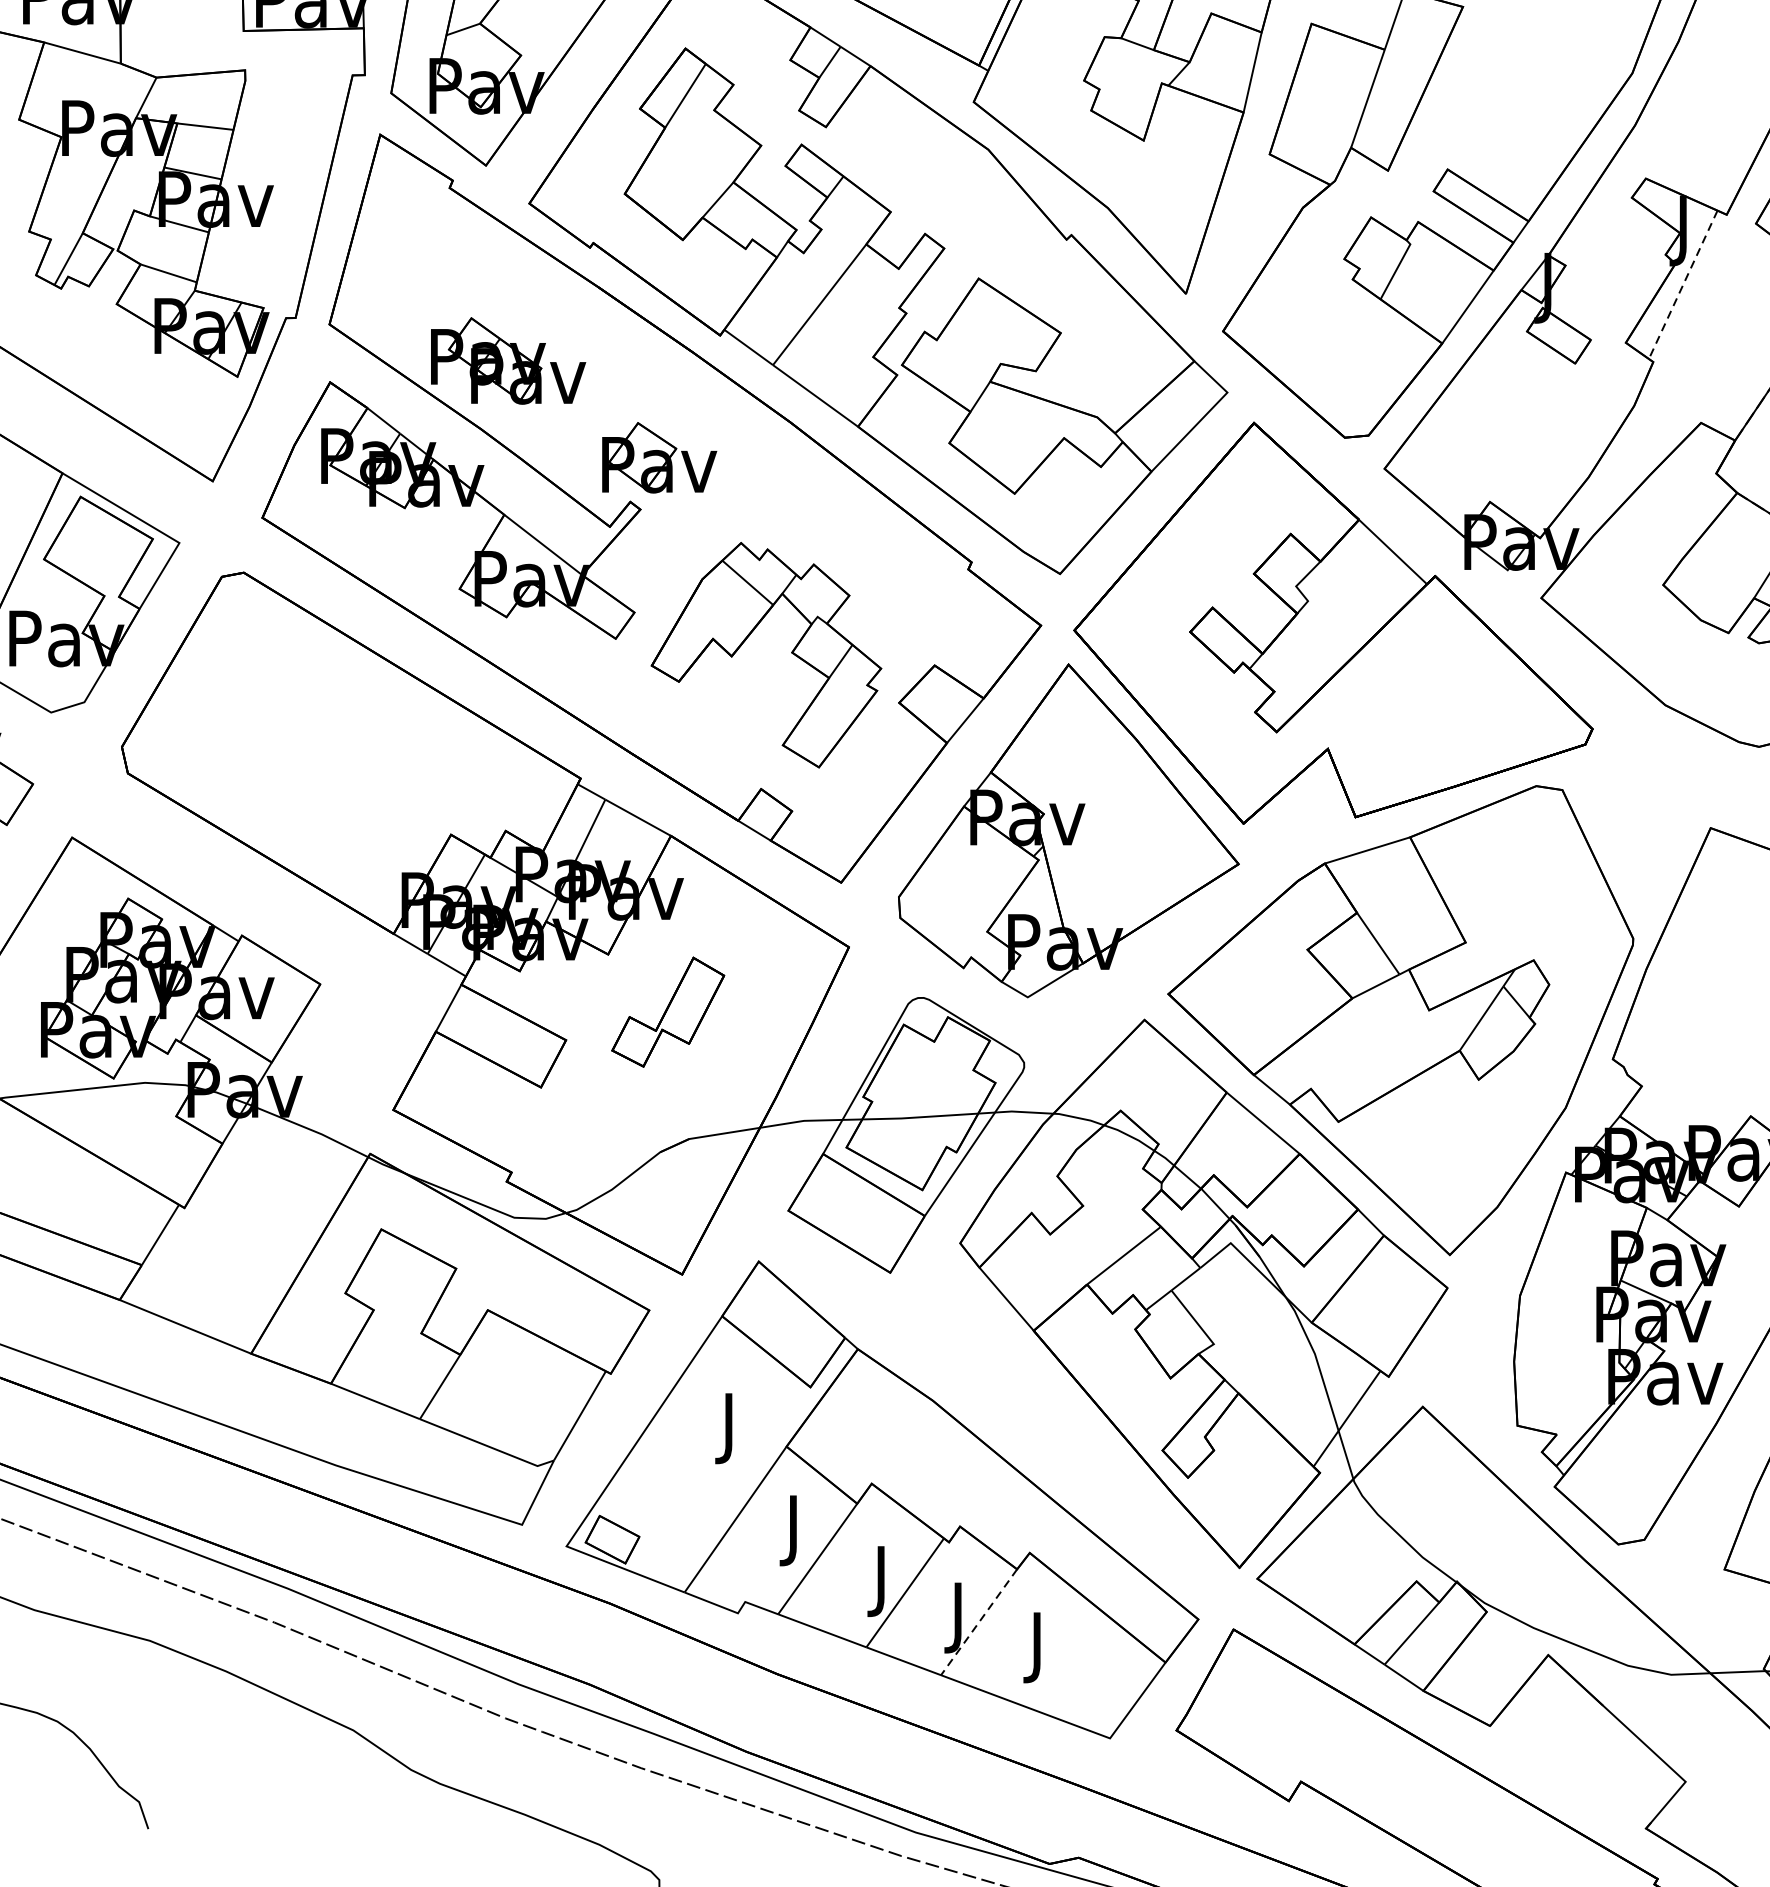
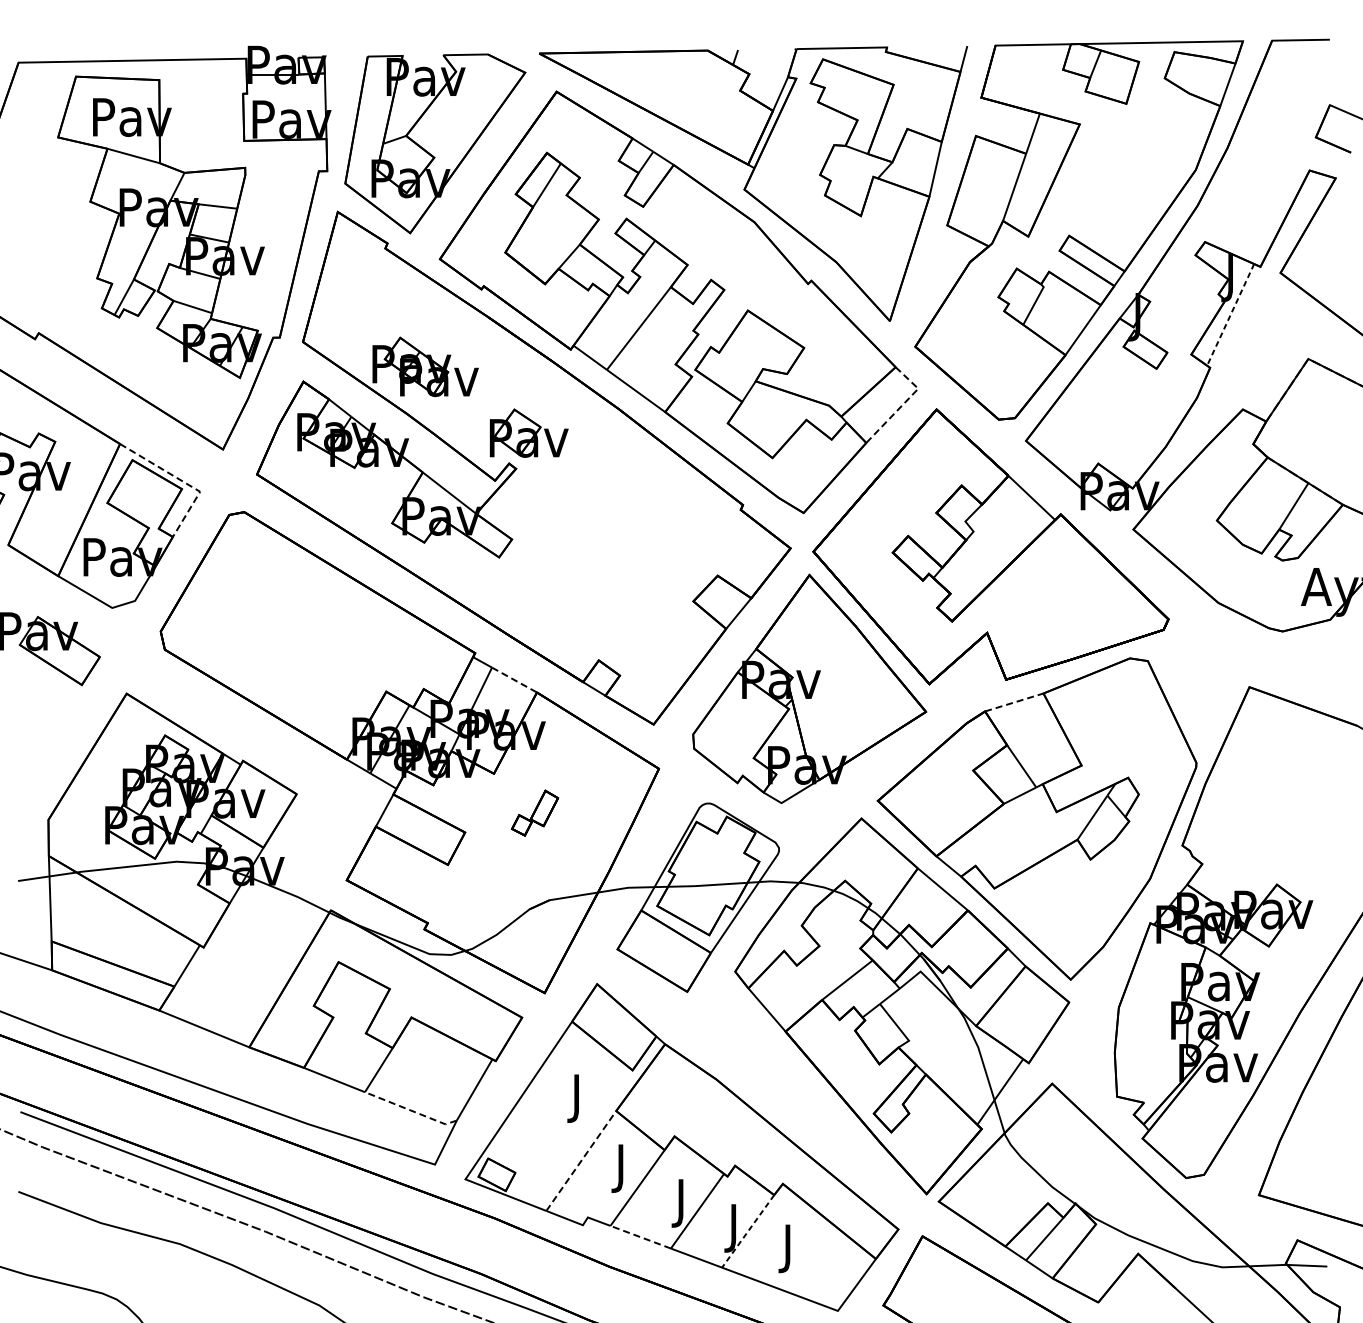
line: (1205, 415) -> (903, 404), solid -> dashed
line: (155, 527) -> (183, 481), solid -> dashed
part: (746, 641) -> (588, 559), removed
line: (638, 818) -> (514, 680), solid -> dashed
line: (1367, 850) -> (1014, 702), solid -> dashed
part: (667, 1011) -> (534, 812), size x0.6
line: (487, 1445) -> (411, 1110), solid -> dashed
line: (735, 1518) -> (581, 1160), solid -> dashed
line: (821, 1631) -> (640, 1237), solid -> dashed

